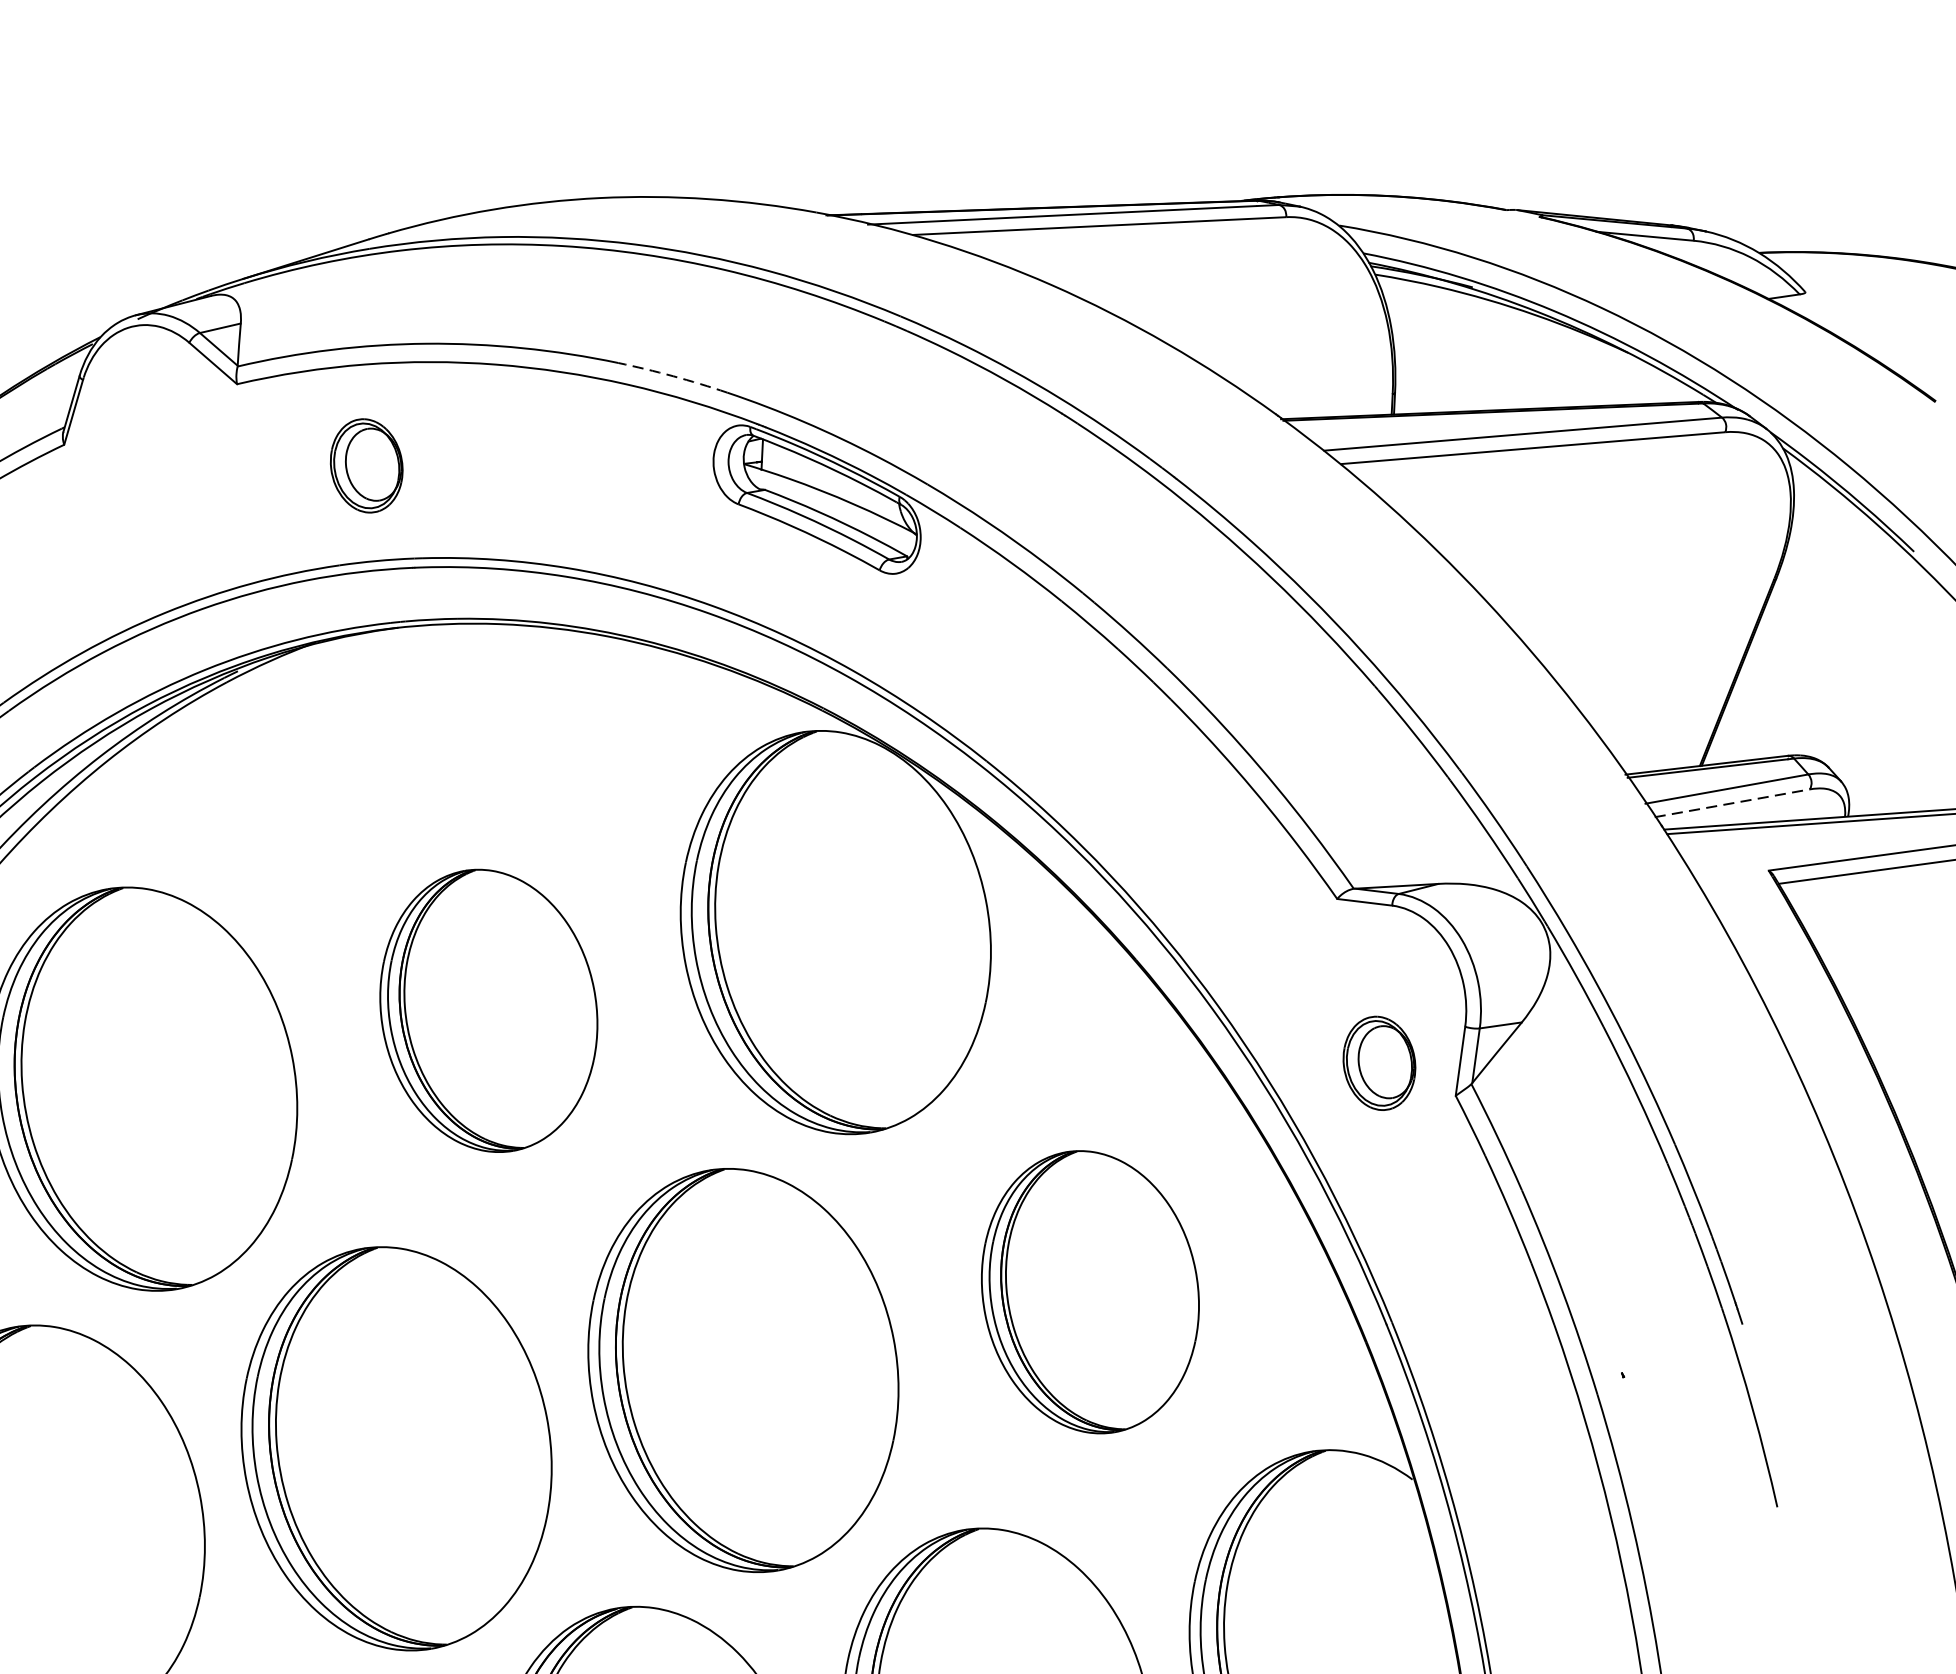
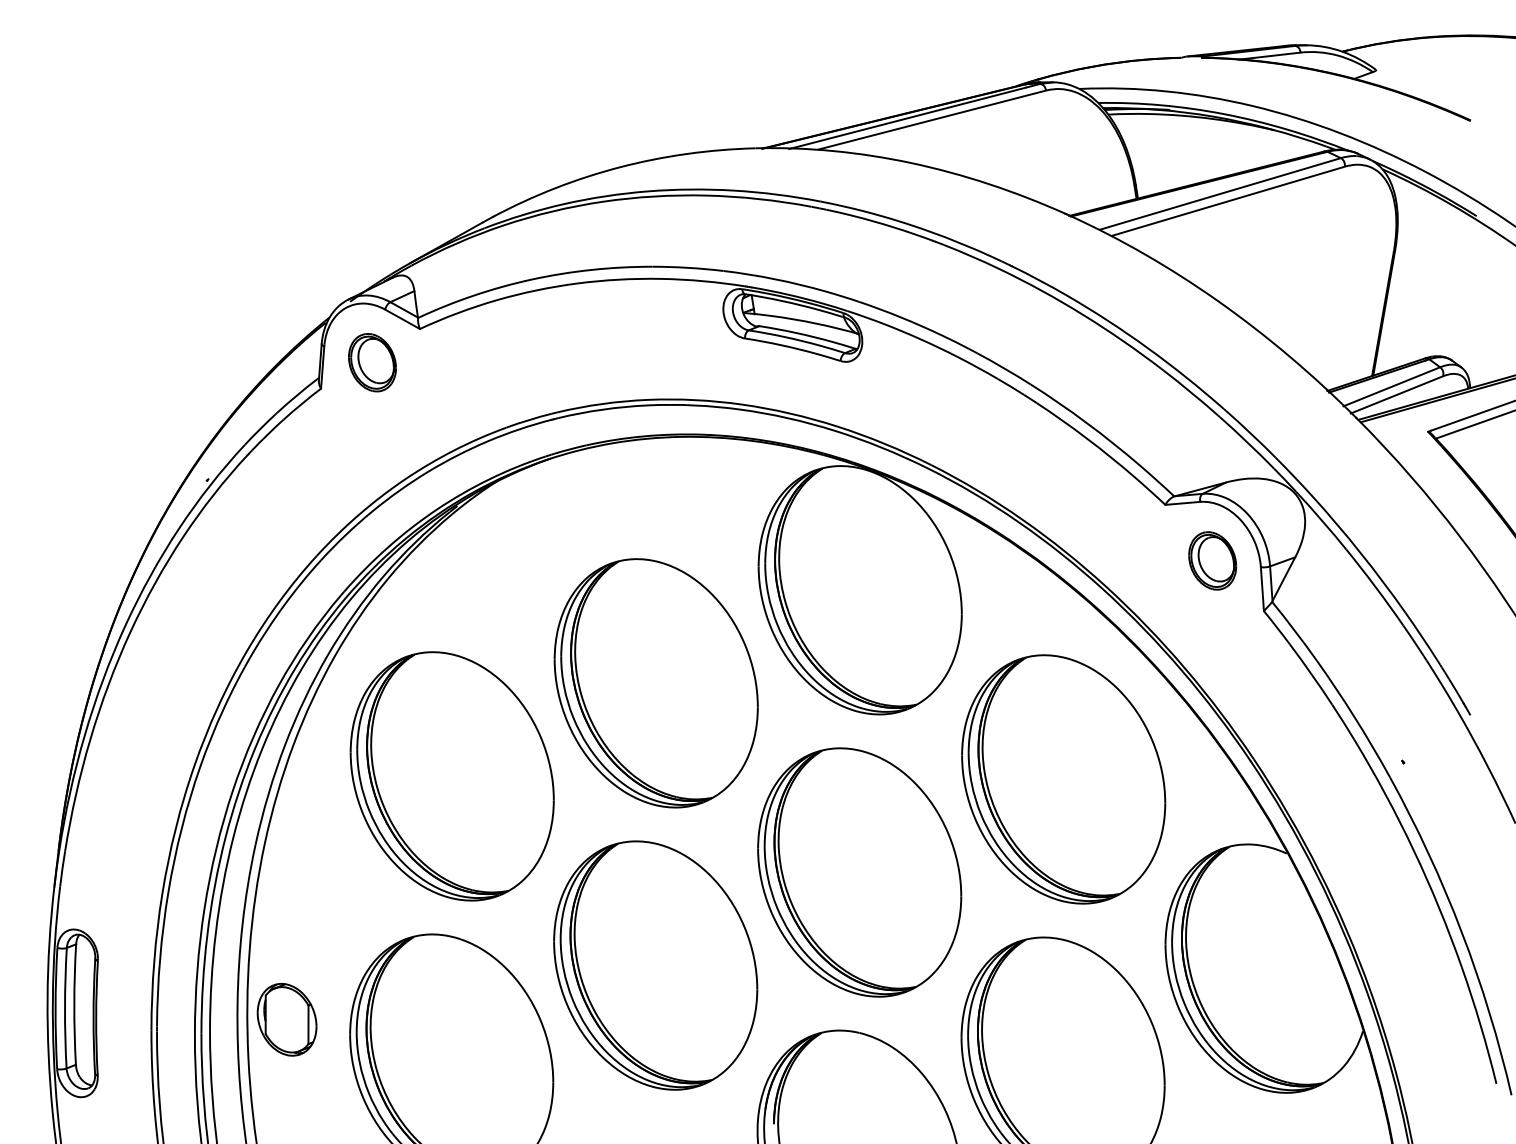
arc: (673, 375) -> (688, 267), dashed -> solid
part: (366, 465) -> (372, 362), moved
line: (1731, 802) -> (1396, 394), dashed -> solid
part: (487, 1010) -> (655, 683), size x1.43
part: (1379, 1062) -> (1212, 560), moved
part: (1089, 1292) -> (1063, 779), size x1.43

